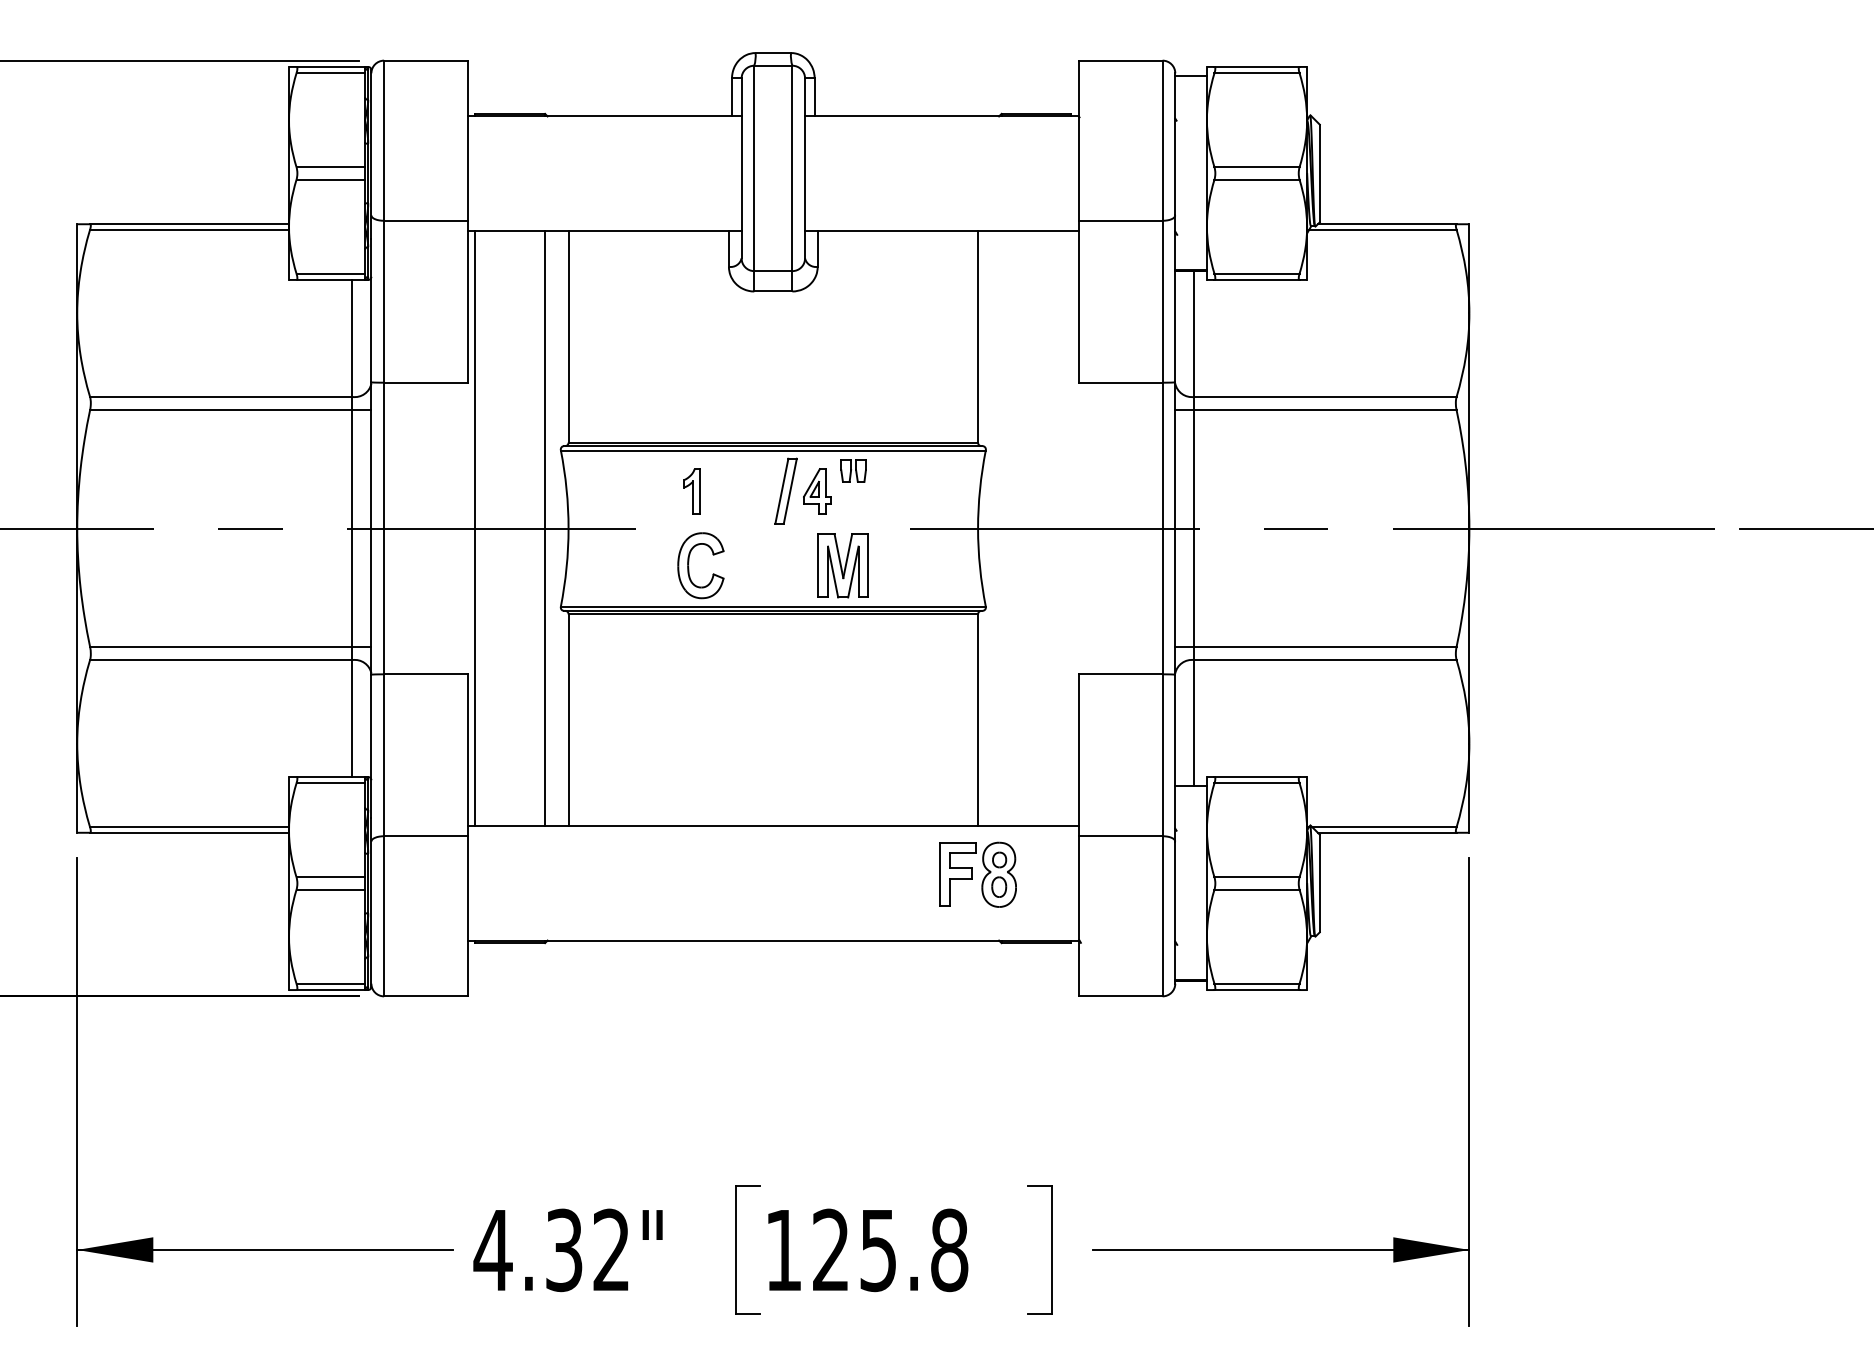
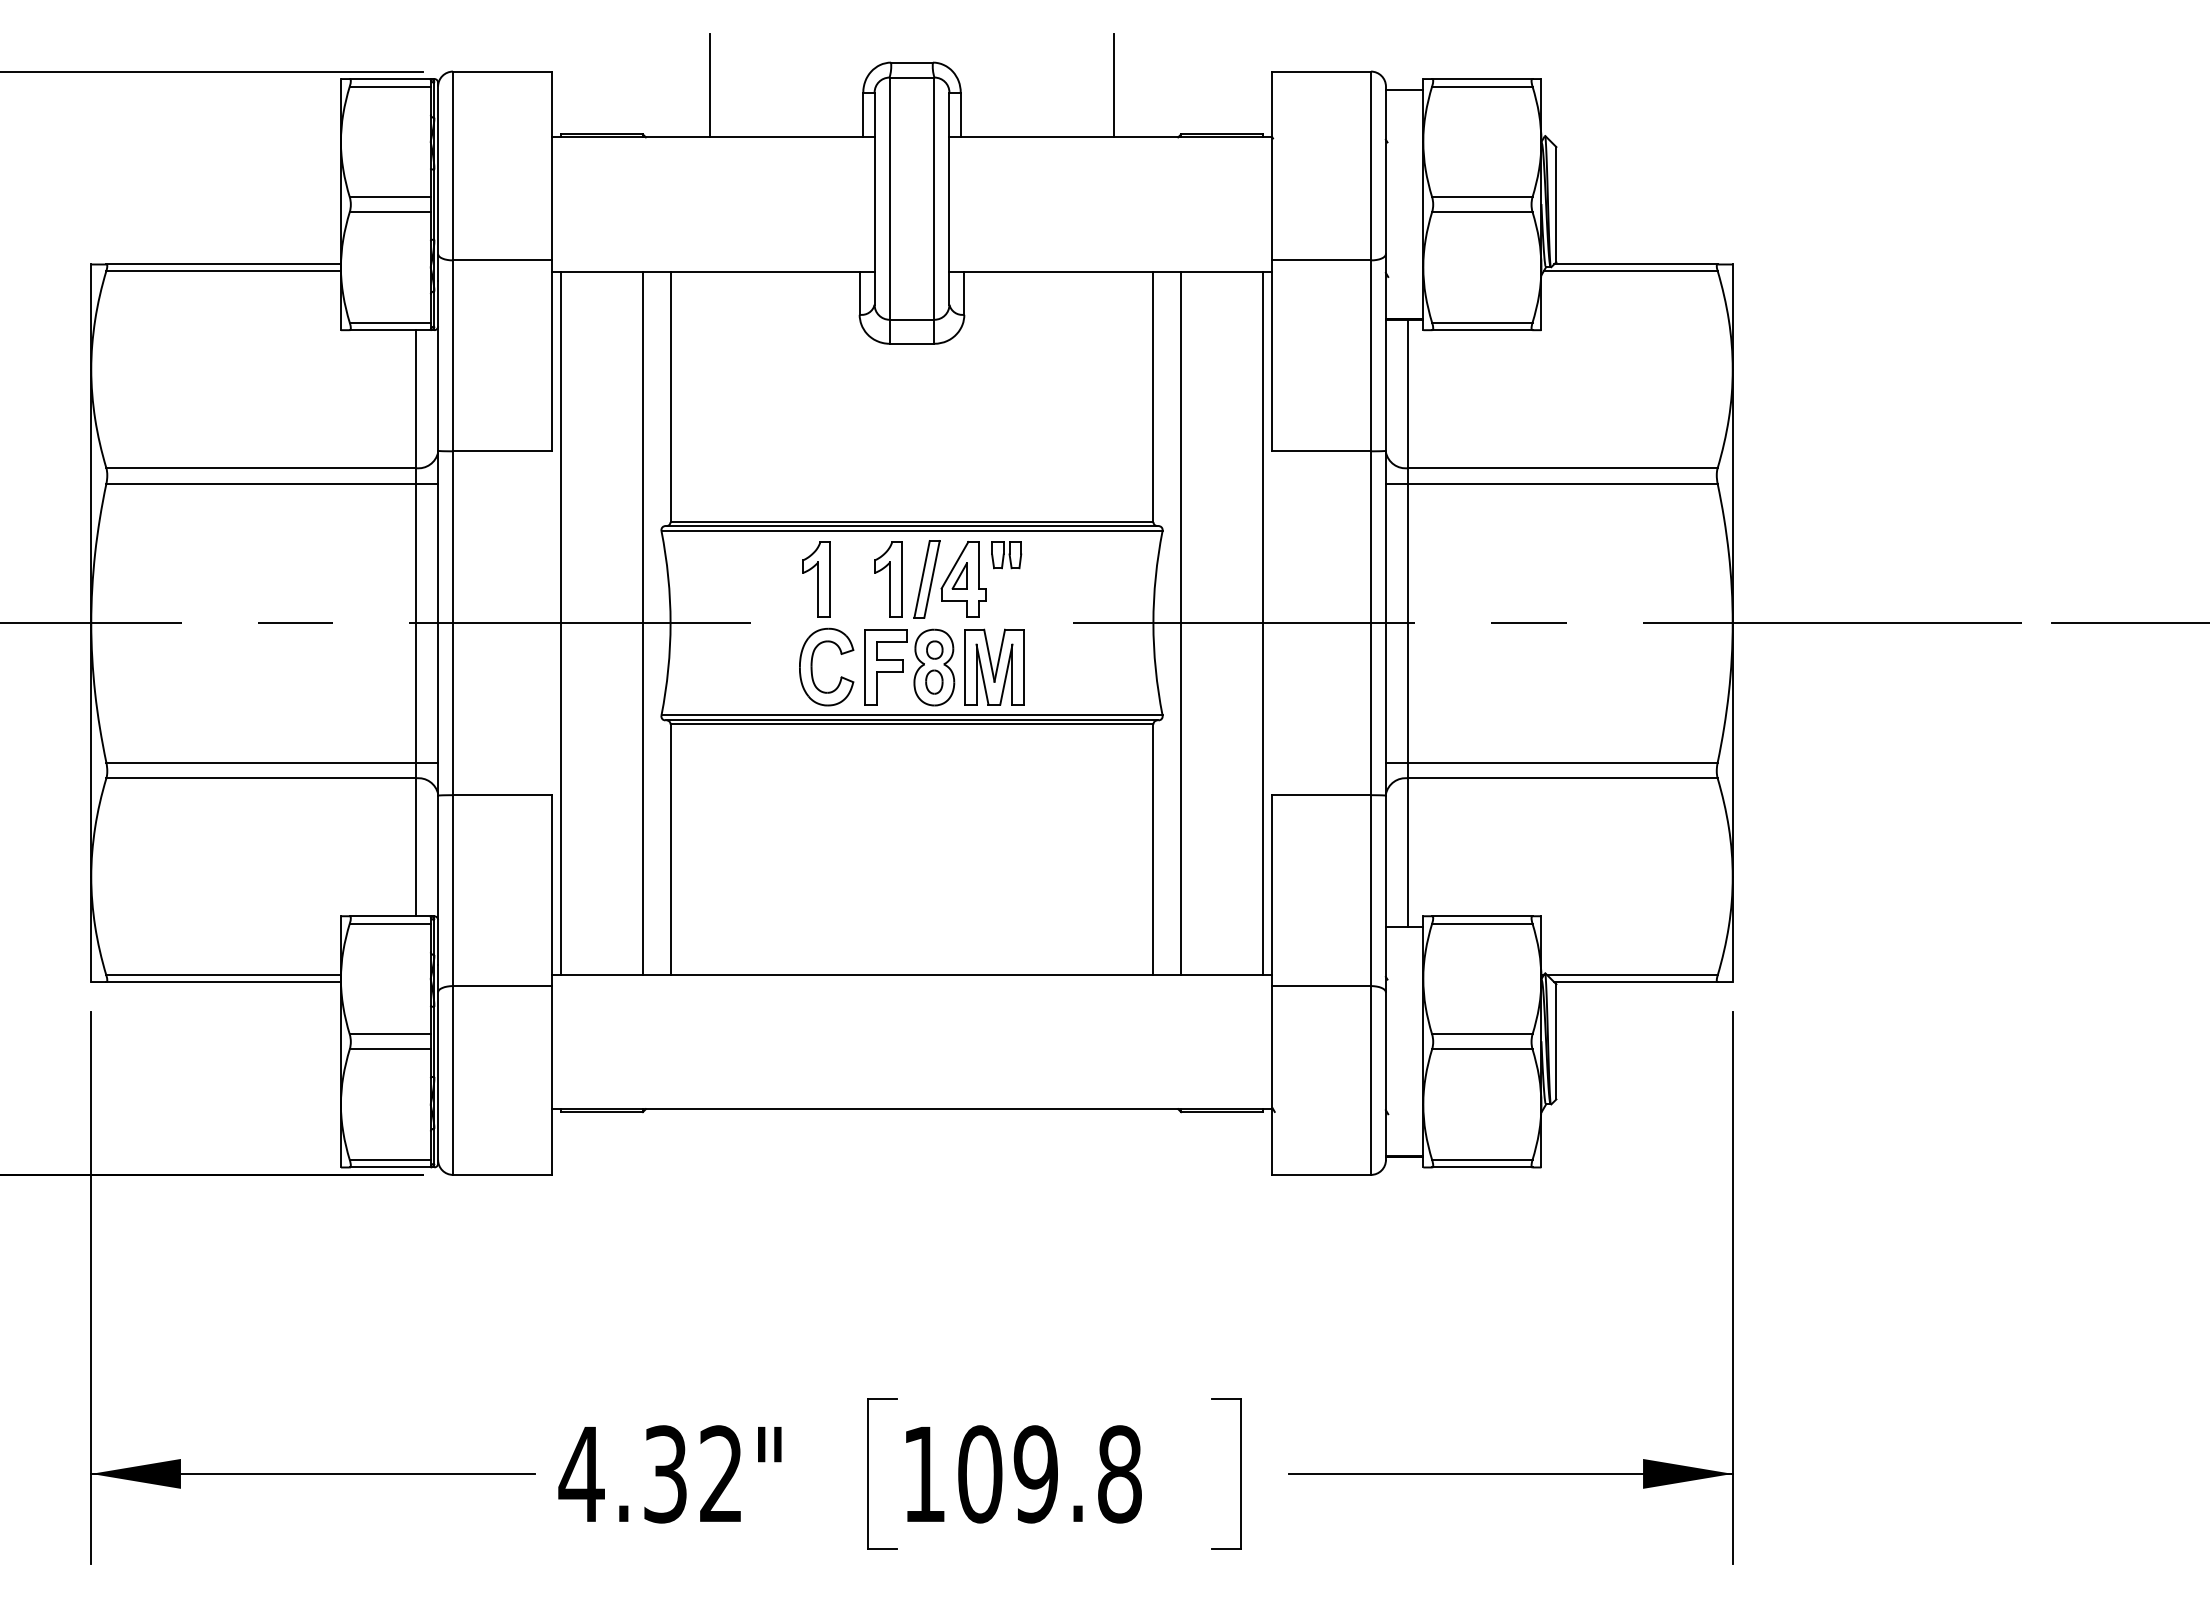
line: (602, 72) -> (710, 85), added
line: (944, 72) -> (1113, 85), added
part: (692, 491) -> (816, 579), size x1.43
part: (753, 491) -> (888, 579), added
part: (816, 491) -> (963, 579), size x1.43
line: (1001, 527) -> (1181, 622), added
line: (1071, 527) -> (1263, 622), added
part: (978, 874) -> (909, 667), moved
text: (854, 1250) -> (1007, 1474), 125.8 -> 109.8

